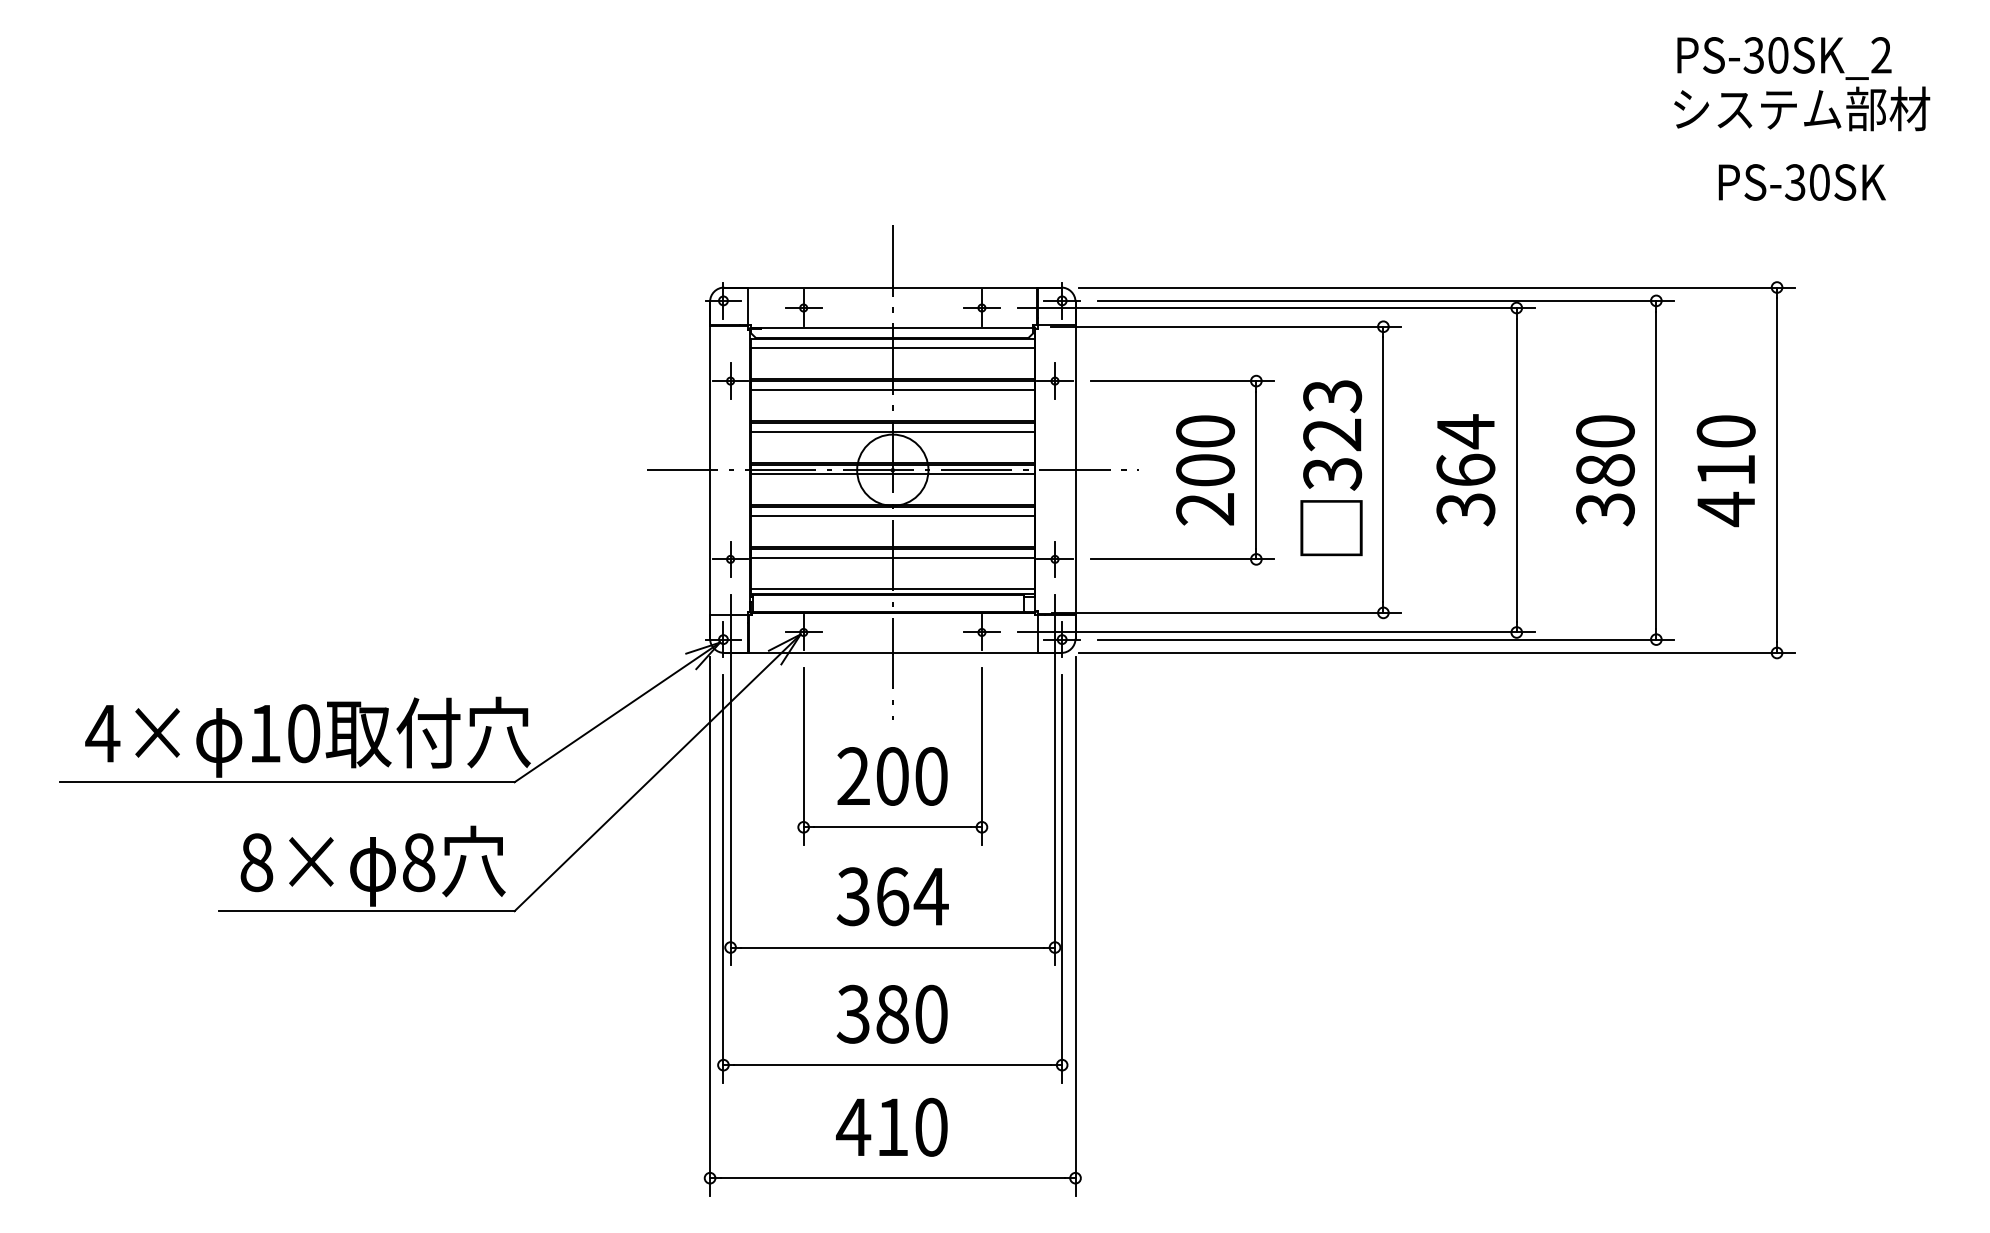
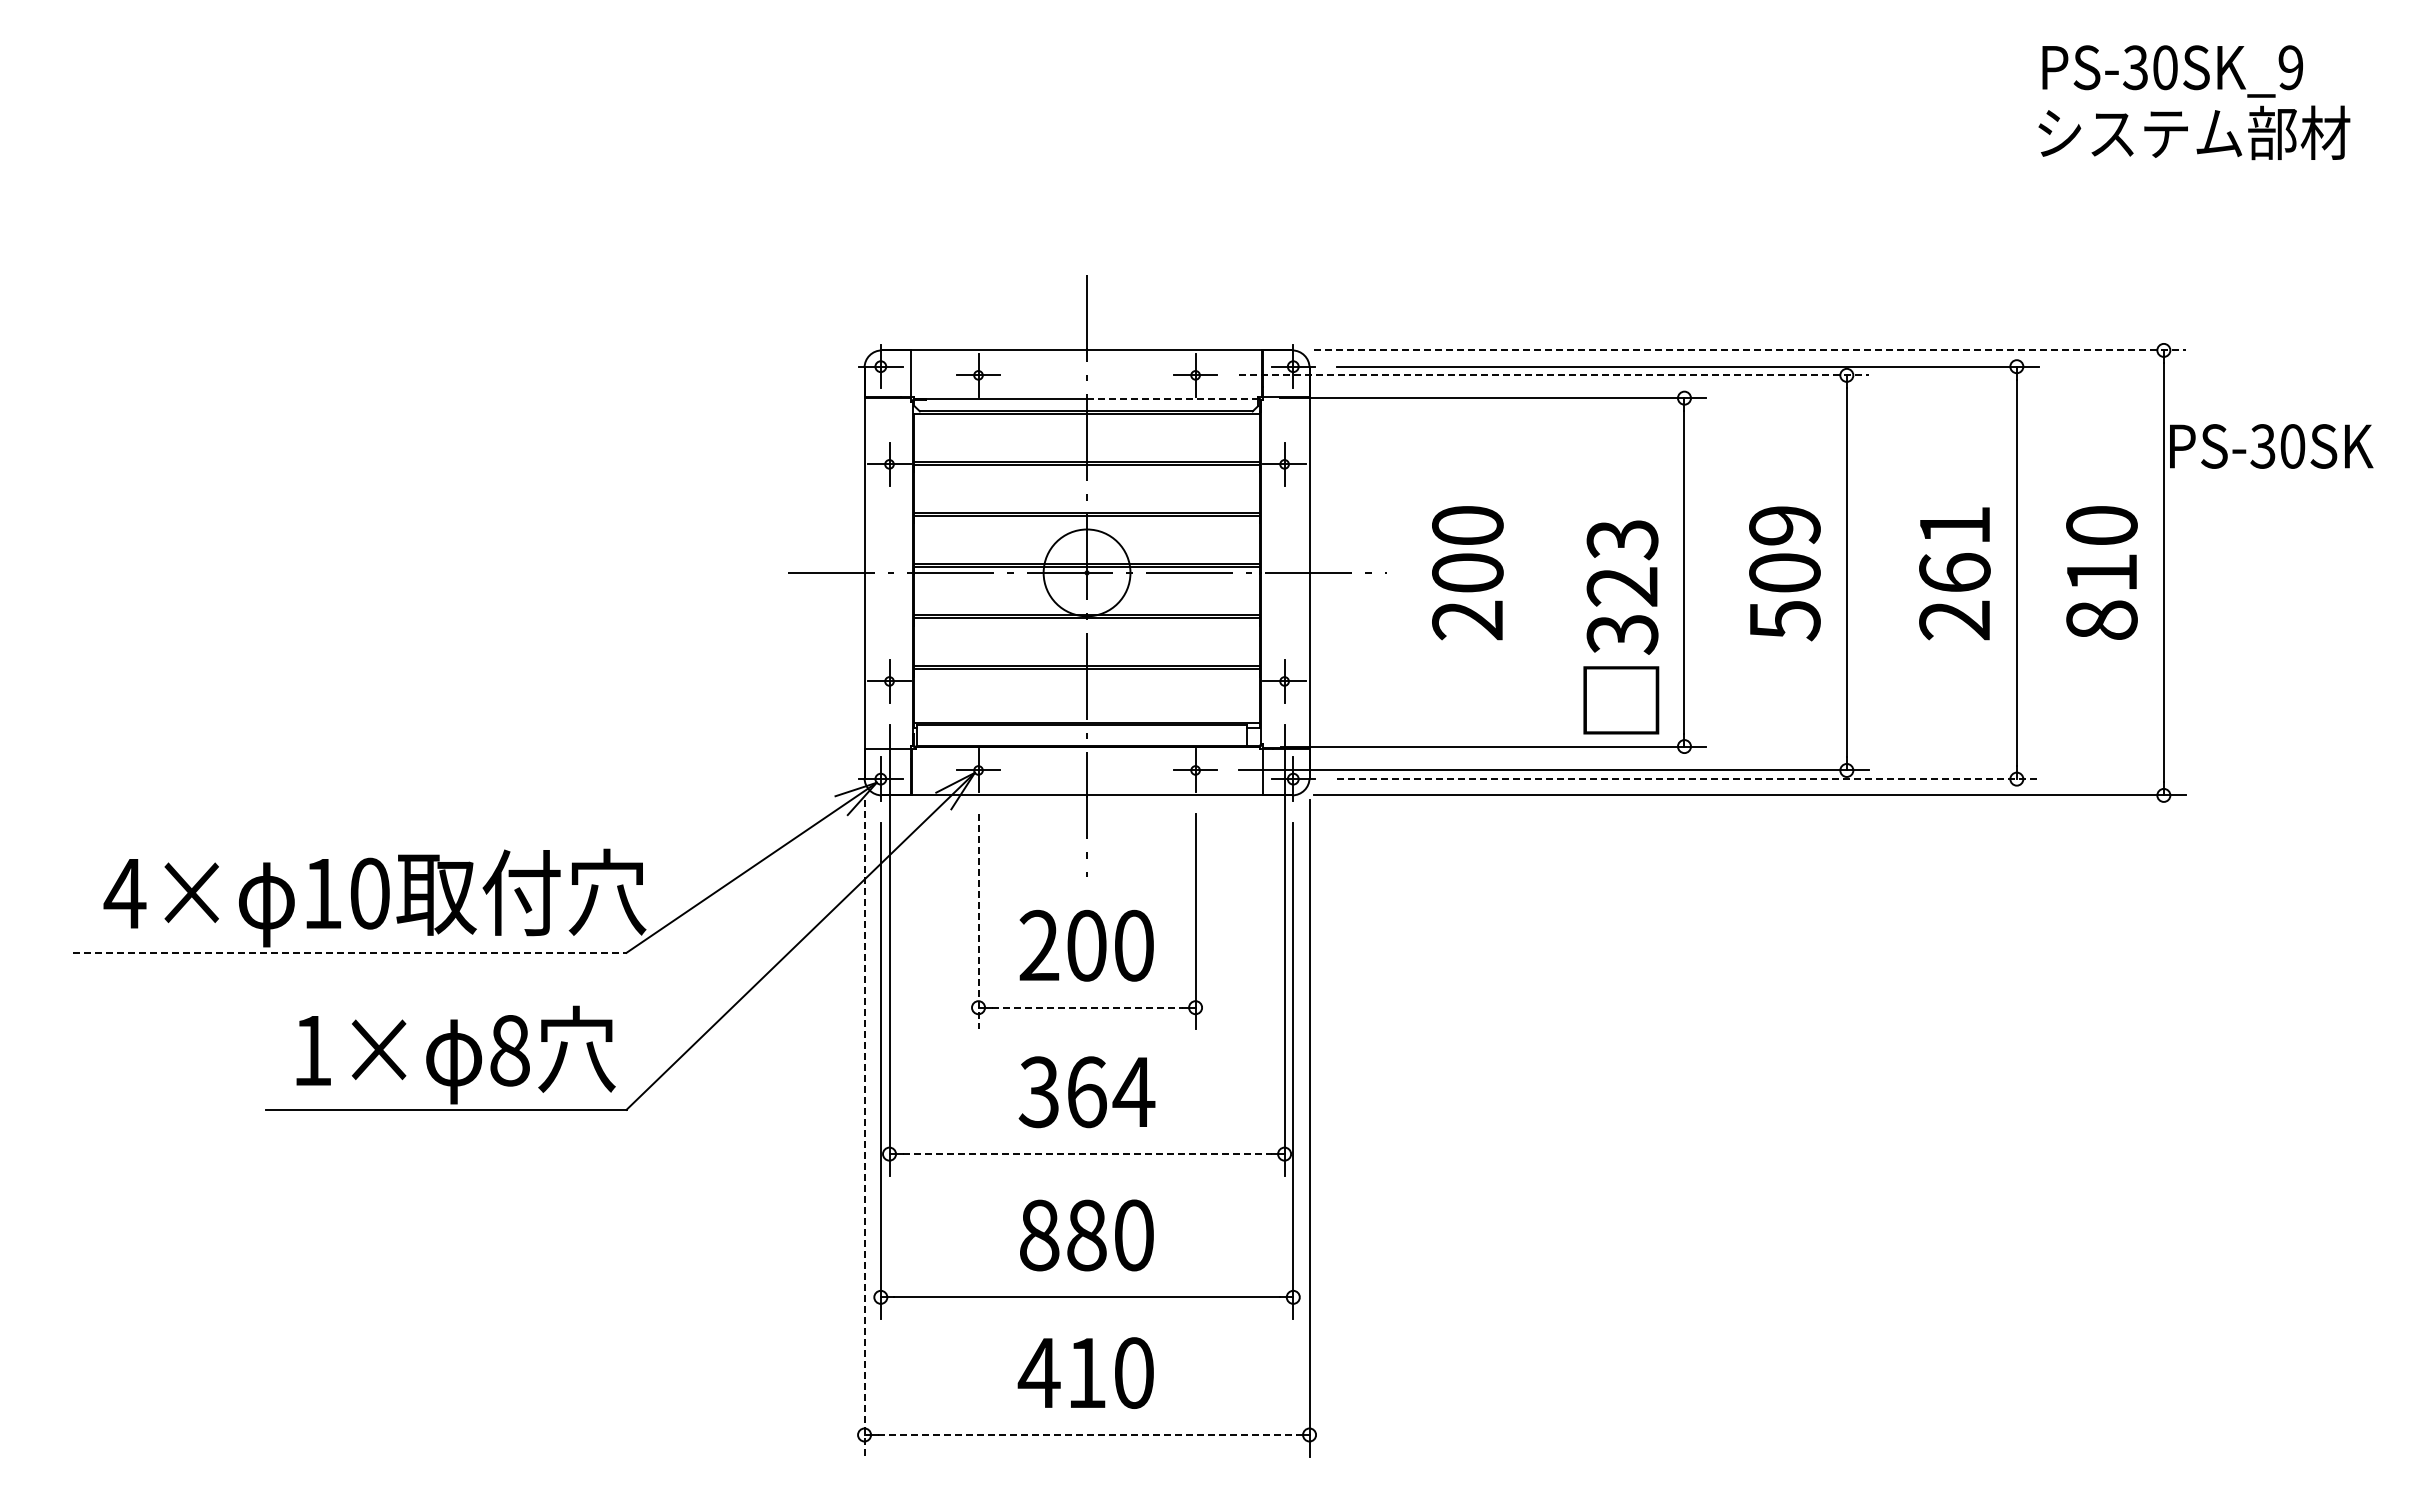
text: (1881, 55) -> (2290, 67), PS-30SK_2 -> PS-30SK_9
text: (1802, 182) -> (2271, 446), moved
line: (1436, 287) -> (1749, 350), solid -> dashed
line: (1275, 308) -> (1553, 375), solid -> dashed
line: (962, 327) -> (1172, 399), solid -> dashed
line: (892, 348) -> (1086, 424), removed
line: (892, 390) -> (1086, 475), removed
line: (892, 432) -> (1086, 526), removed
text: (1331, 468) -> (1621, 627), moved
part: (1256, 469) -> (1529, 572), removed
text: (1465, 469) -> (1784, 572), 364 -> 509
text: (1605, 470) -> (1954, 573), 380 -> 261
line: (892, 474) -> (1086, 577), removed
text: (1725, 509) -> (2101, 620), 410 -> 810
line: (892, 515) -> (1086, 628), removed
line: (892, 557) -> (1086, 679), removed
line: (892, 588) -> (1086, 716), removed
line: (1385, 639) -> (1687, 779), solid -> dashed
line: (803, 756) -> (978, 921), solid -> dashed
line: (287, 781) -> (349, 952), solid -> dashed
line: (893, 827) -> (1087, 1007), solid -> dashed
text: (256, 862) -> (312, 1050), 8× -> 1×
line: (710, 926) -> (864, 1128), solid -> dashed
line: (893, 947) -> (1087, 1154), solid -> dashed
text: (852, 1014) -> (1038, 1235), 380 -> 880
line: (893, 1177) -> (1087, 1434), solid -> dashed

